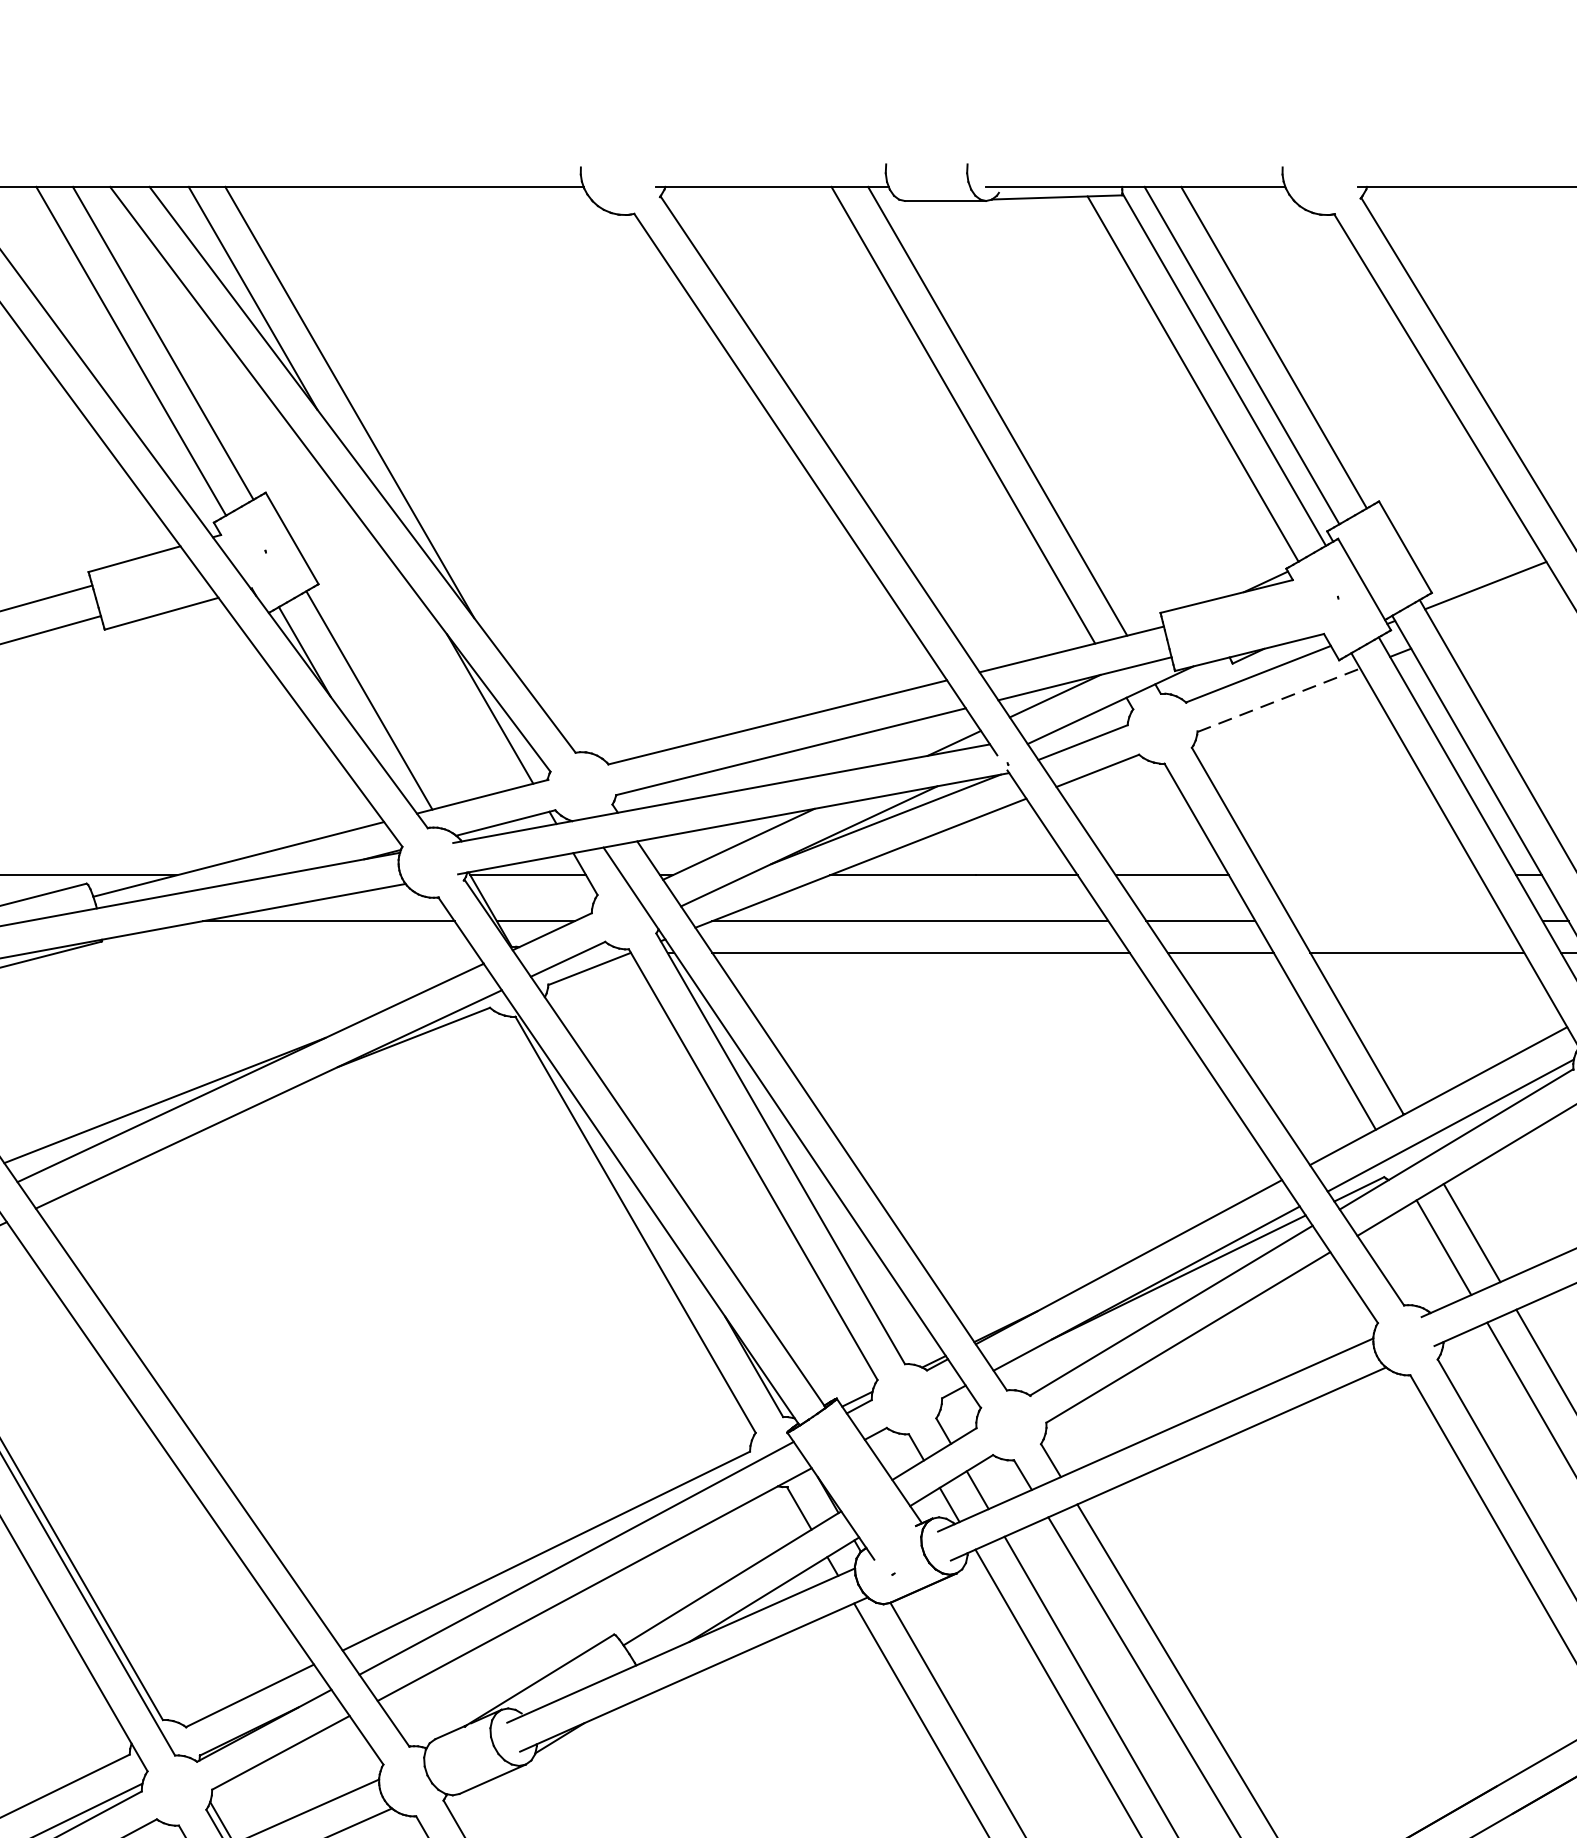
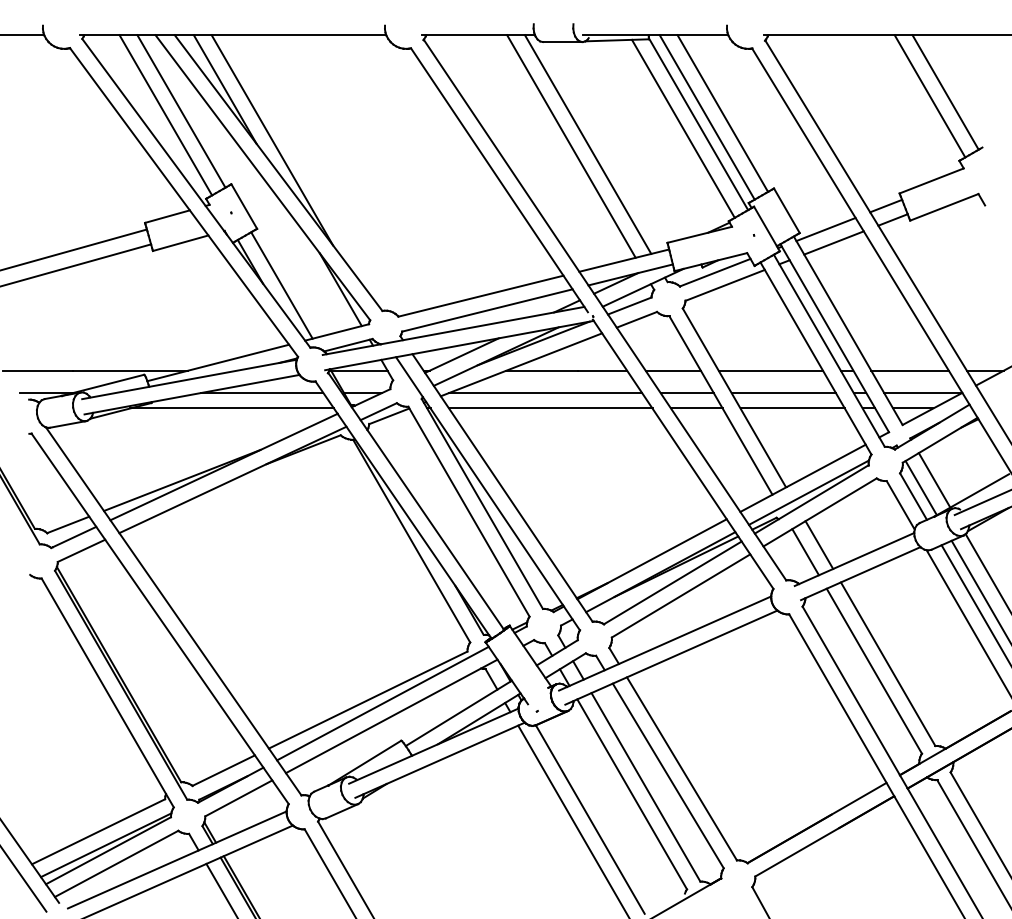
line: (1501, 612) -> (833, 242), added
line: (1279, 700) -> (725, 285), dashed -> solid
line: (1371, 874) -> (770, 370), added
line: (1398, 922) -> (783, 393), added
line: (267, 952) -> (232, 408), added

